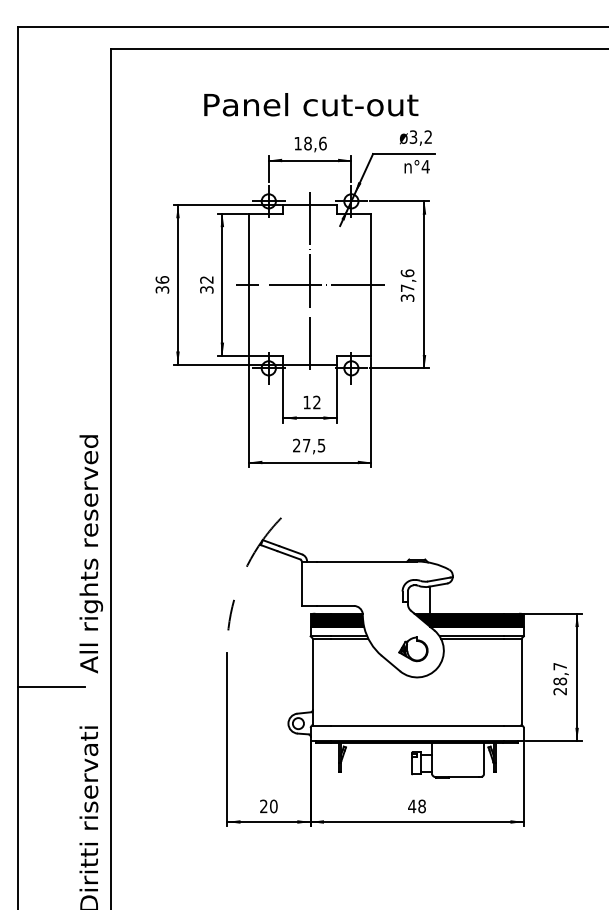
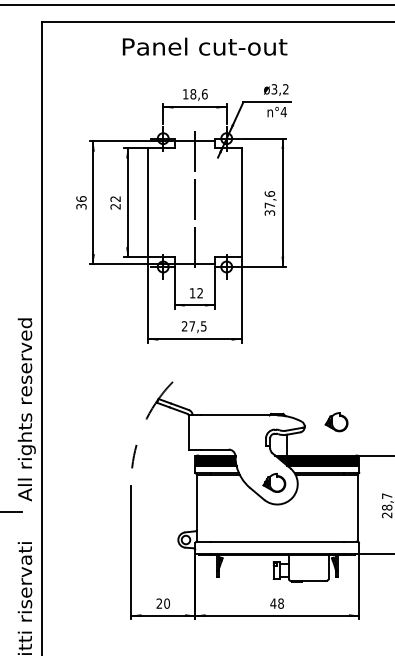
text: (311, 104) -> (205, 46), moved
line: (309, 284) -> (194, 202), removed
text: (206, 289) -> (115, 206), 32 -> 22
part: (494, 570) -> (336, 422), added

